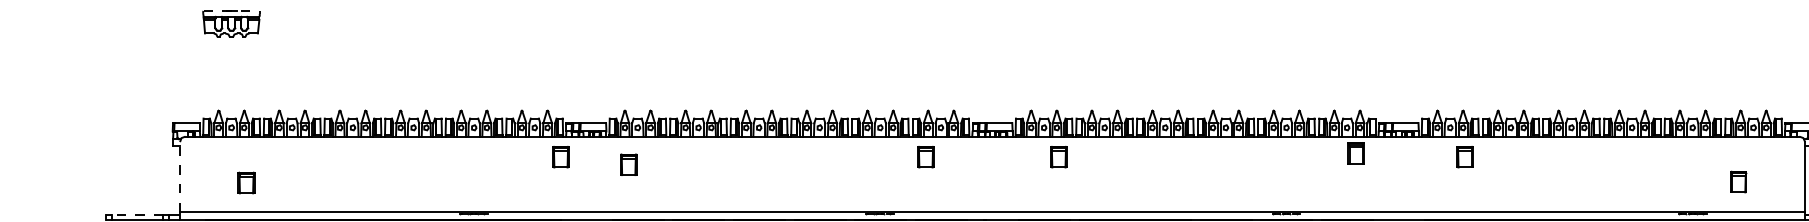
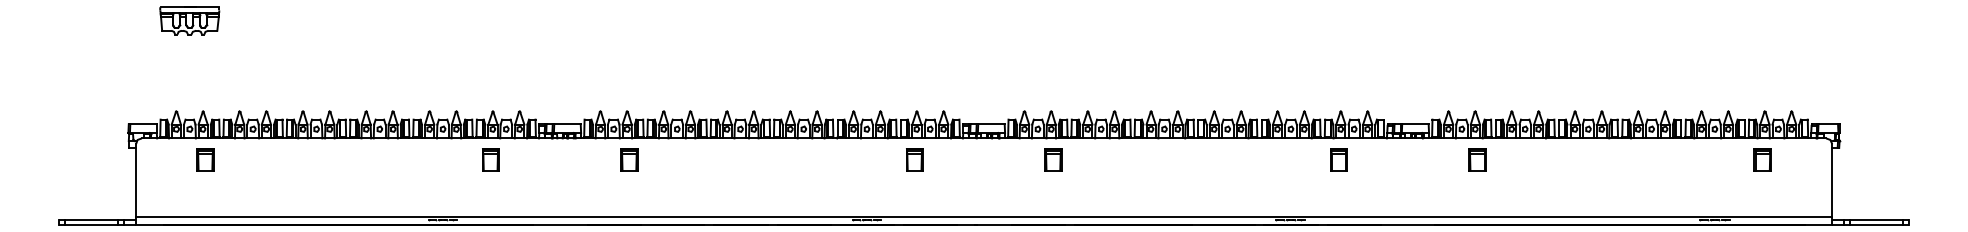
line: (232, 11) -> (190, 7), dashed -> solid
part: (1356, 152) -> (1338, 159), moved
part: (560, 156) -> (490, 159), moved
part: (628, 164) -> (629, 159), moved
line: (180, 176) -> (136, 180), dashed -> solid
part: (1738, 181) -> (1762, 159), moved
part: (246, 182) -> (205, 159), moved
line: (137, 215) -> (91, 220), dashed -> solid

